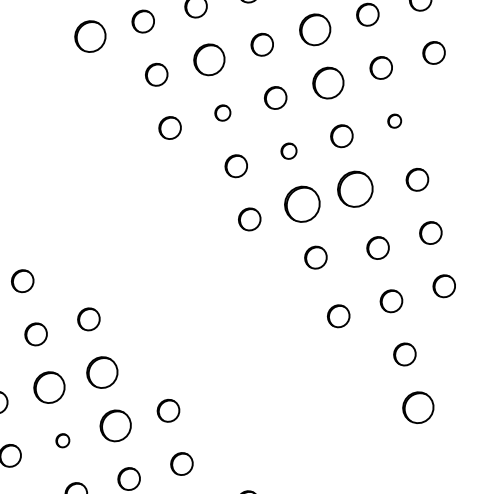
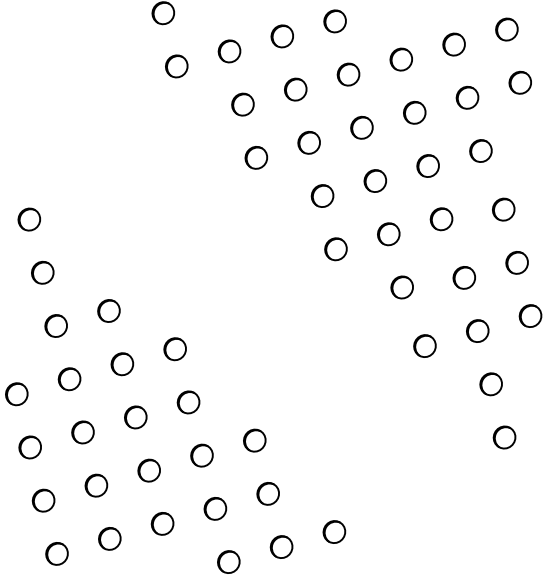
part: (314, 29) -> (400, 59), size x0.71
part: (90, 36) -> (176, 66), size x0.71
part: (209, 59) -> (295, 89), size x0.71
part: (328, 82) -> (414, 112), size x0.71
part: (222, 112) -> (308, 142), size x1.43
part: (394, 120) -> (480, 150), size x1.67
part: (288, 150) -> (374, 180), size x1.43
part: (355, 189) -> (441, 219), size x0.62
part: (302, 204) -> (388, 234), size x0.62
part: (102, 372) -> (188, 402), size x0.71
part: (49, 387) -> (135, 417), size x0.71
part: (418, 407) -> (504, 437), size x0.71
part: (115, 425) -> (201, 455), size x0.71
part: (62, 440) -> (148, 470), size x1.67

